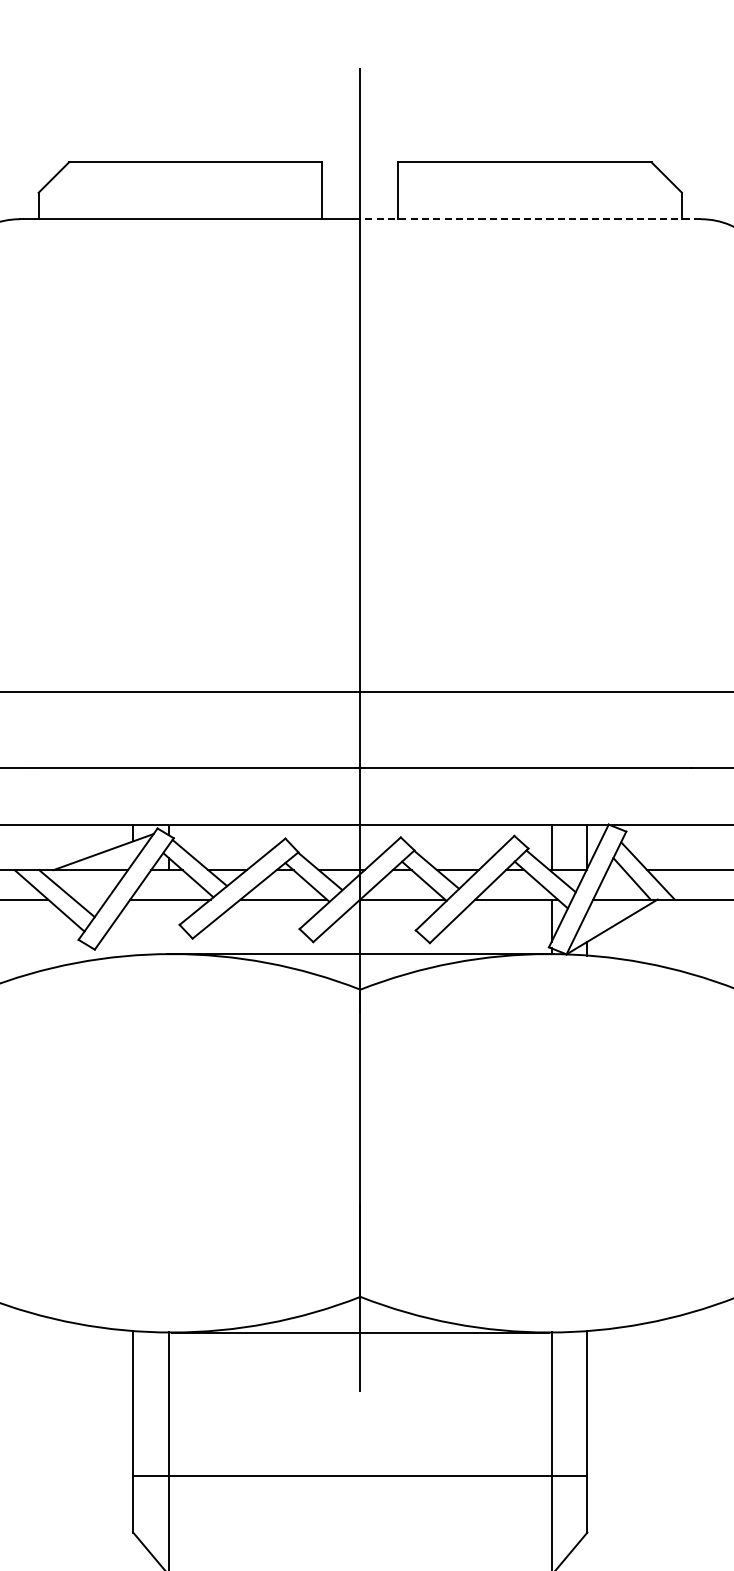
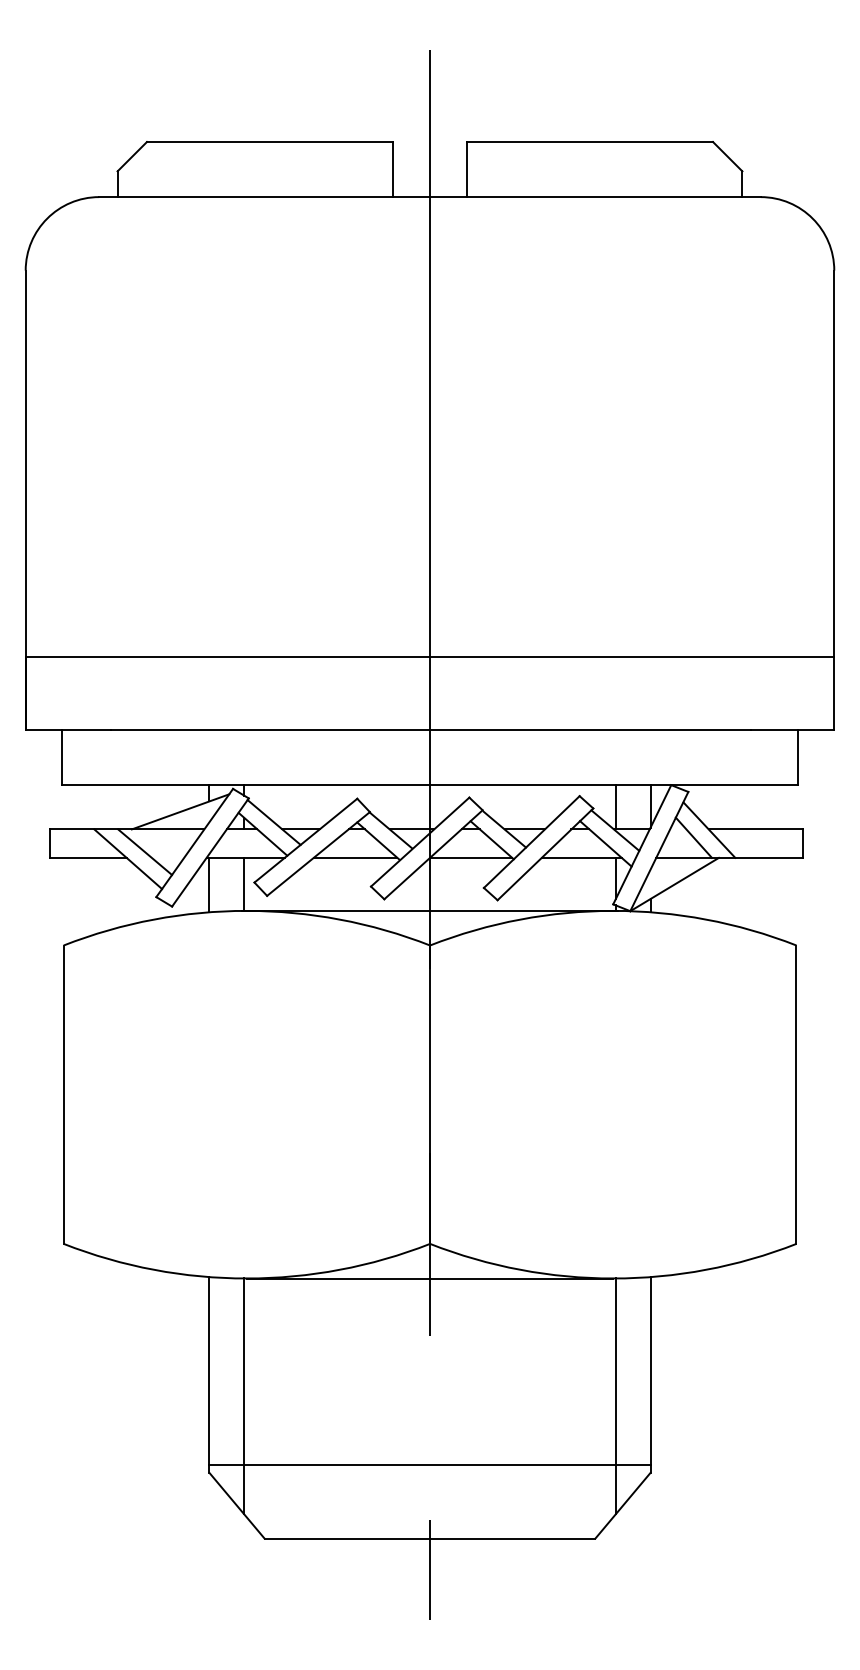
line: (529, 219) -> (594, 197), dashed -> solid
line: (169, 925) -> (244, 883), added
line: (133, 926) -> (209, 884), added
line: (359, 1476) -> (429, 1465), moved

